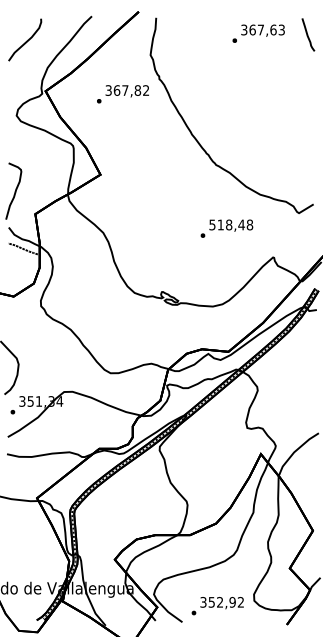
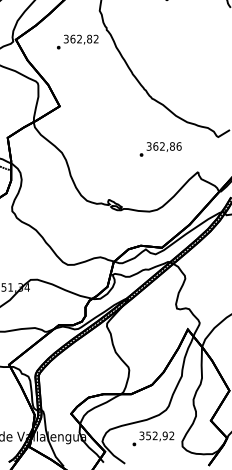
text: (125, 90) -> (79, 39), 367,82 -> 362,82
text: (231, 224) -> (164, 146), 518,48 -> 362,86
text: (217, 606) -> (153, 439), moved

